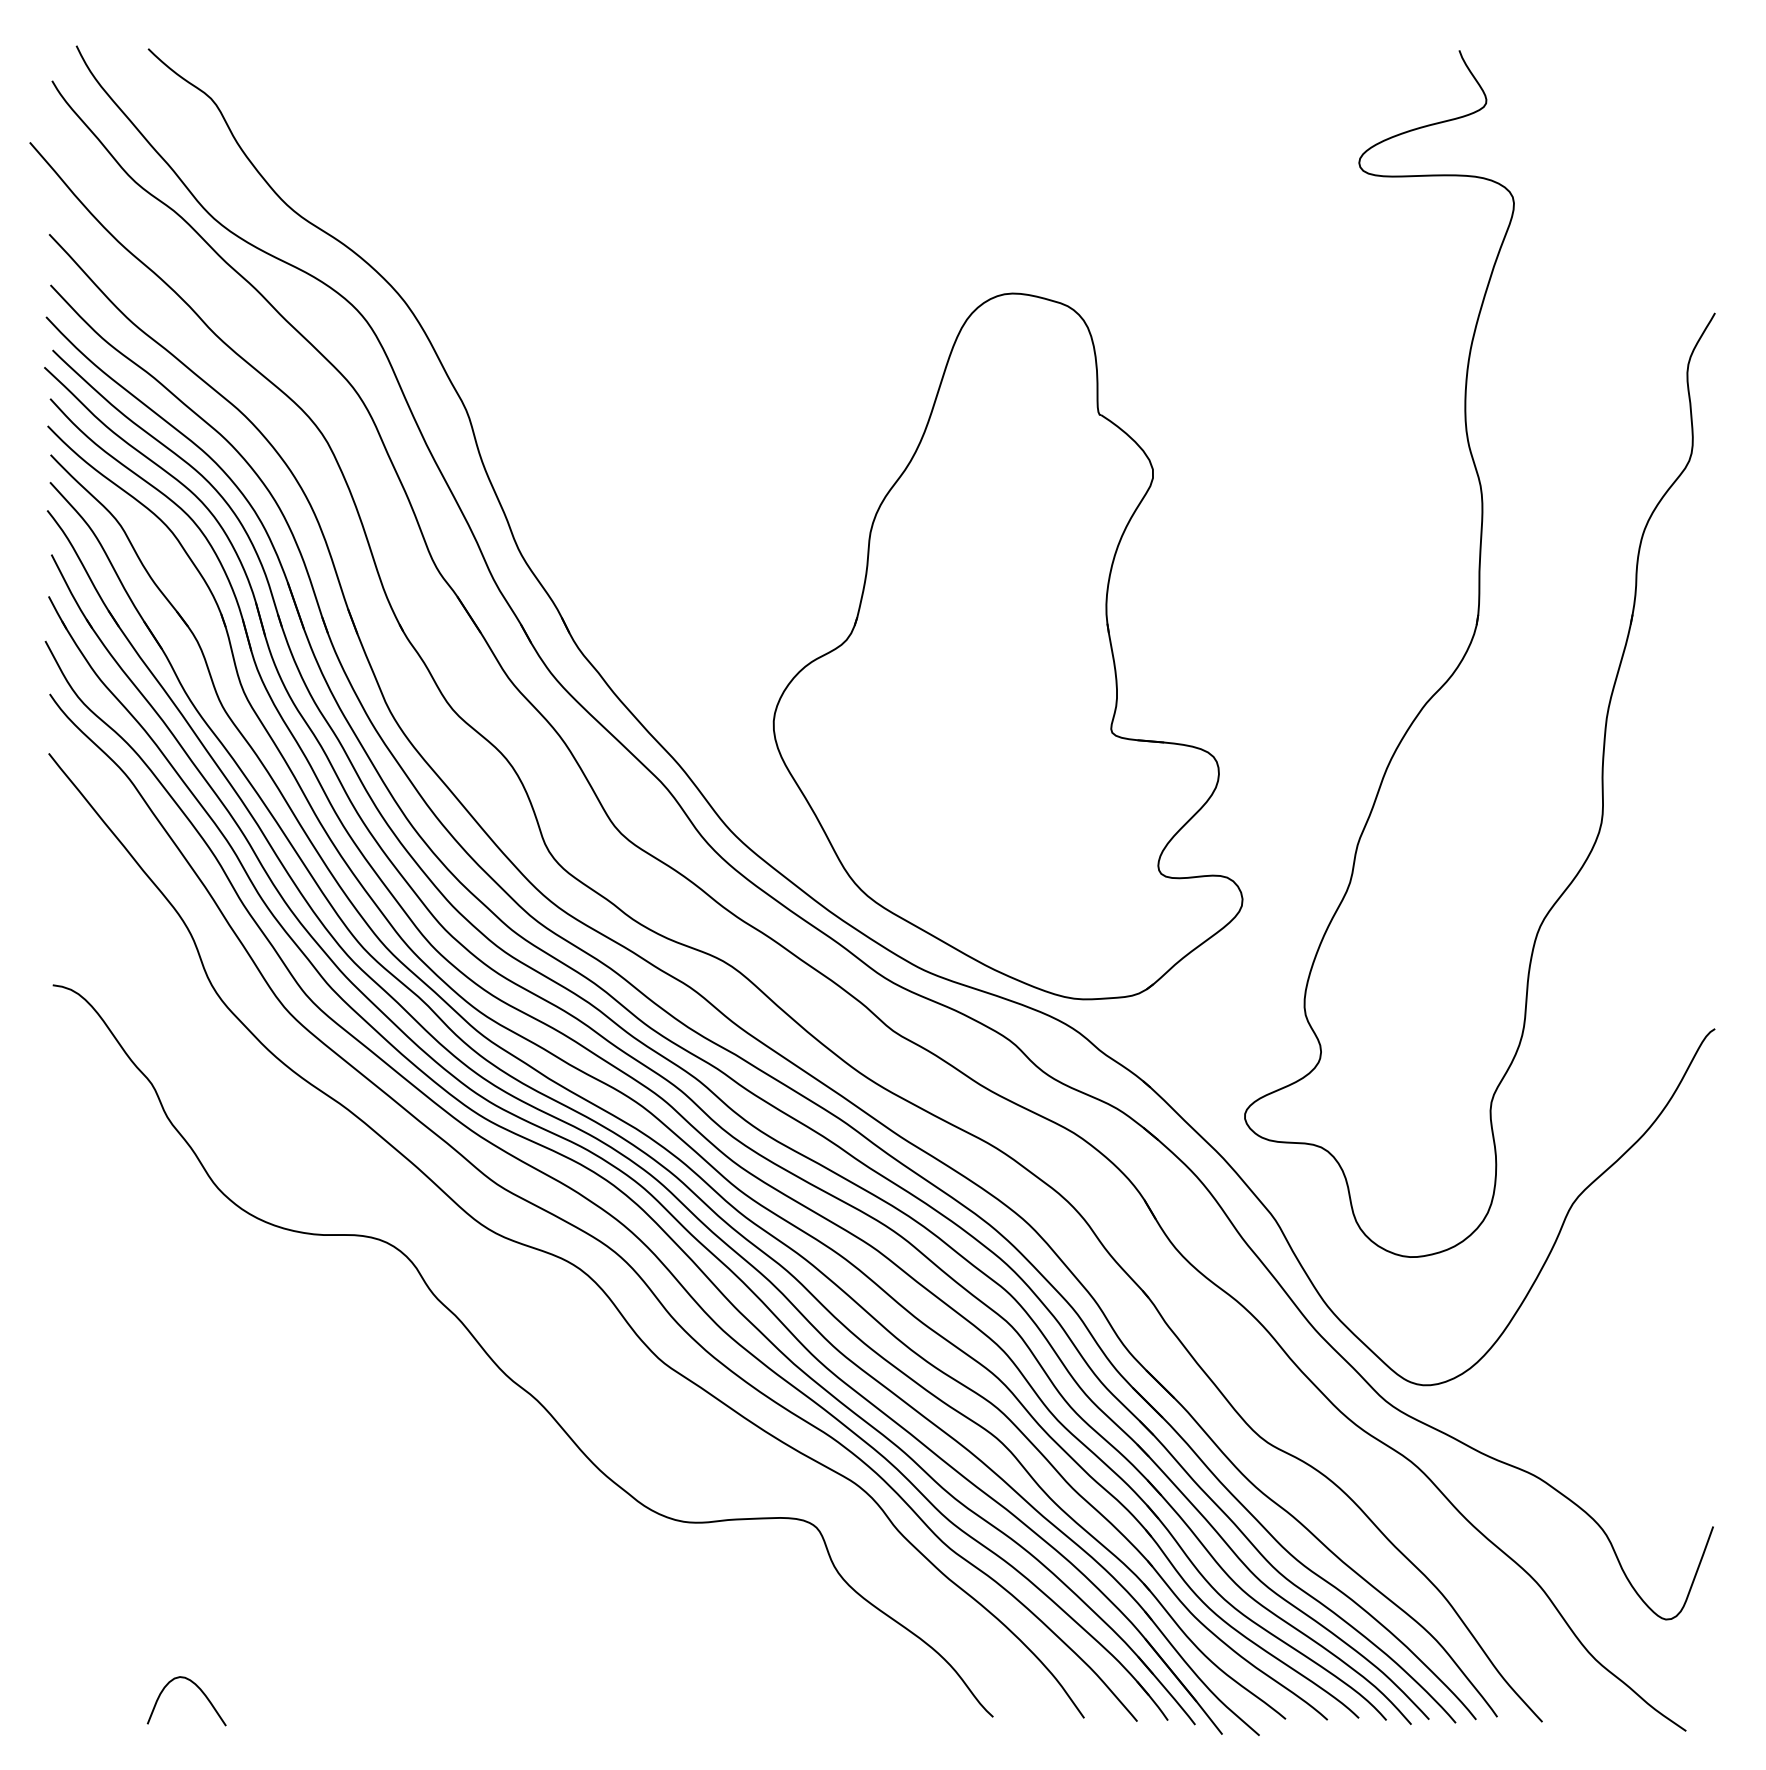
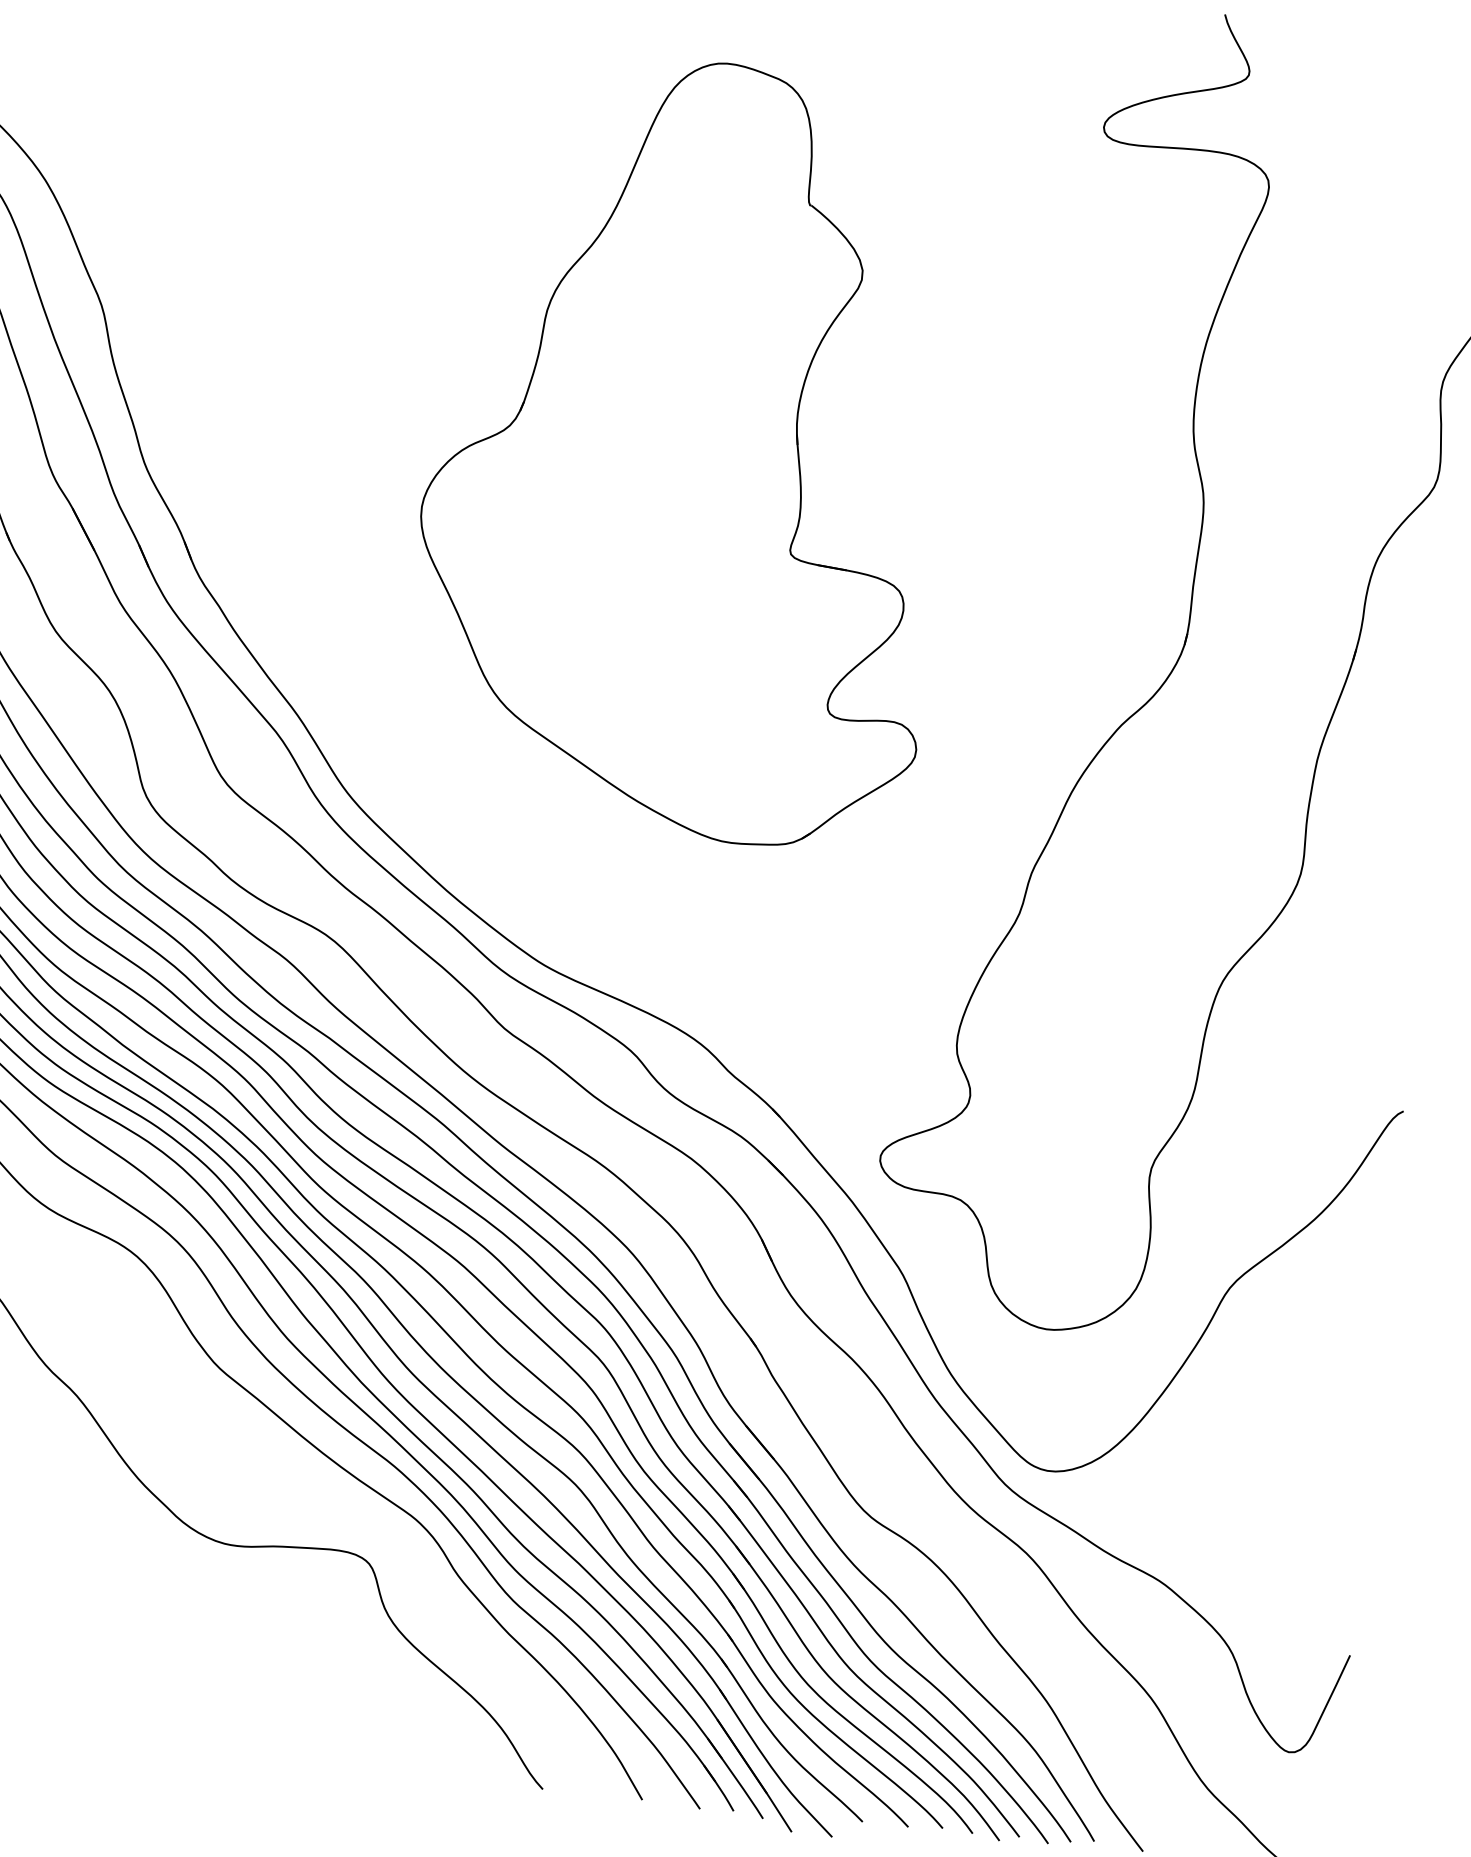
part: (1007, 646) -> (685, 449), moved

